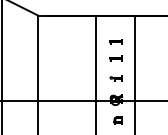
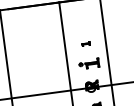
part: (115, 41) -> (83, 26), removed
part: (115, 58) -> (85, 43), size x0.6
part: (115, 78) -> (88, 64), size x1.6

